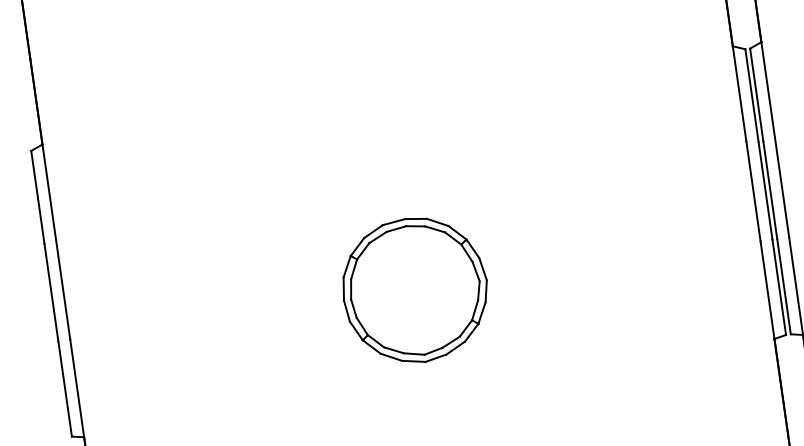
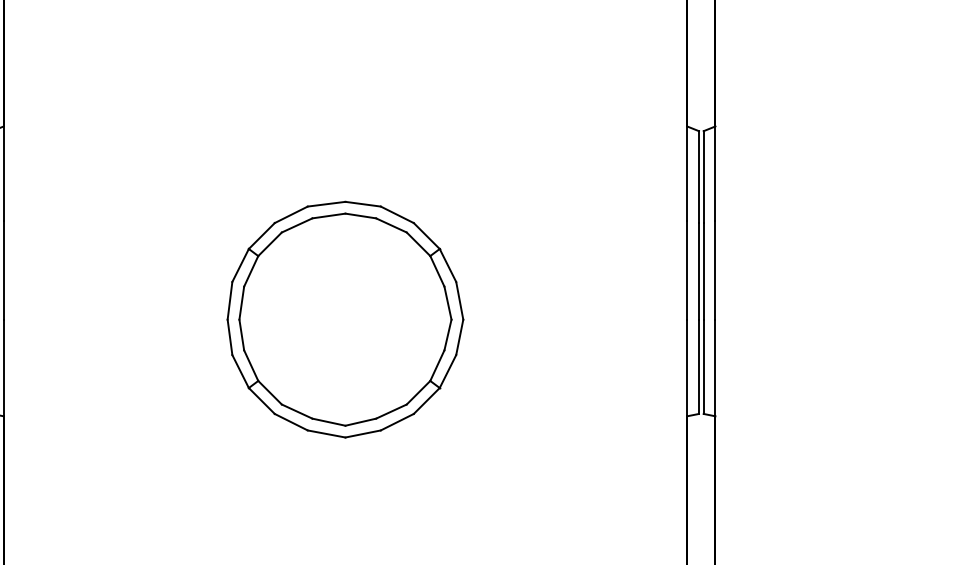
part: (415, 290) -> (345, 319), size x1.67

